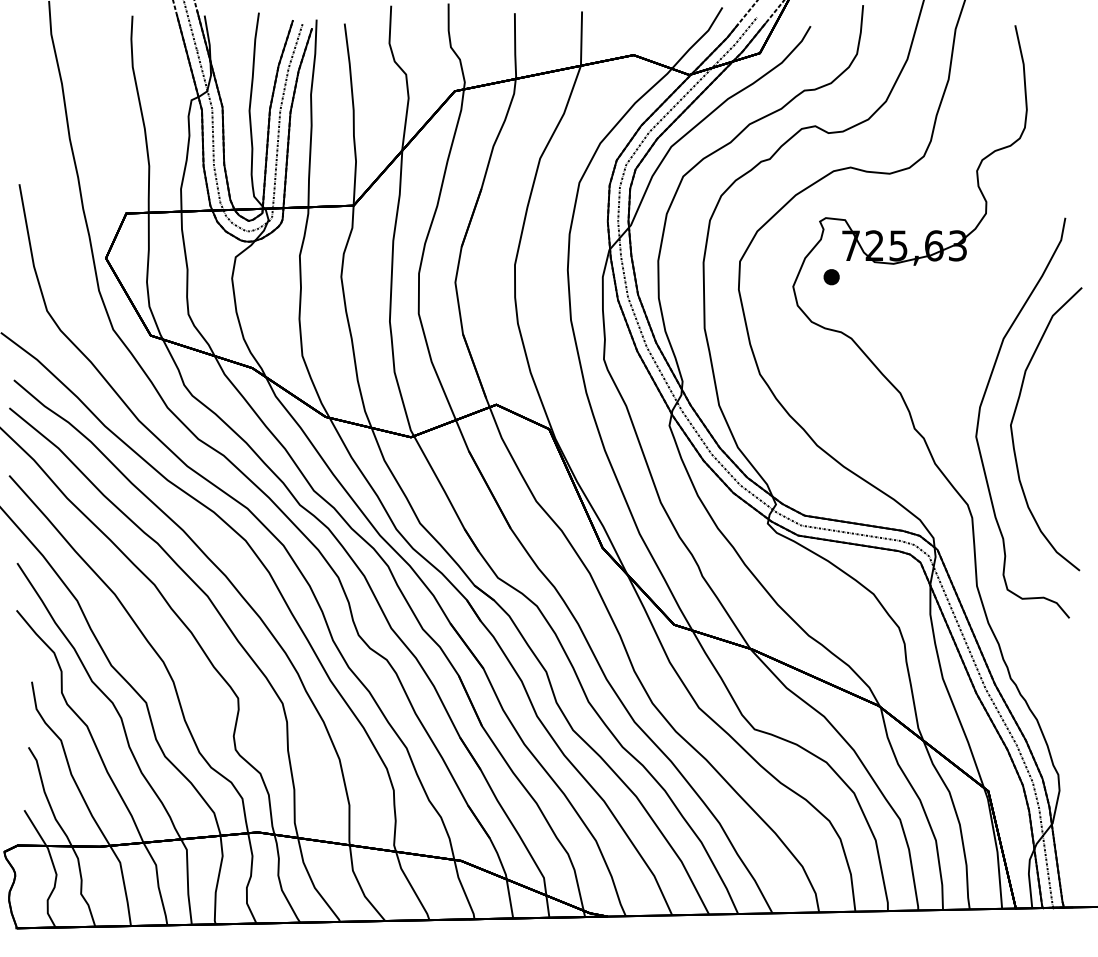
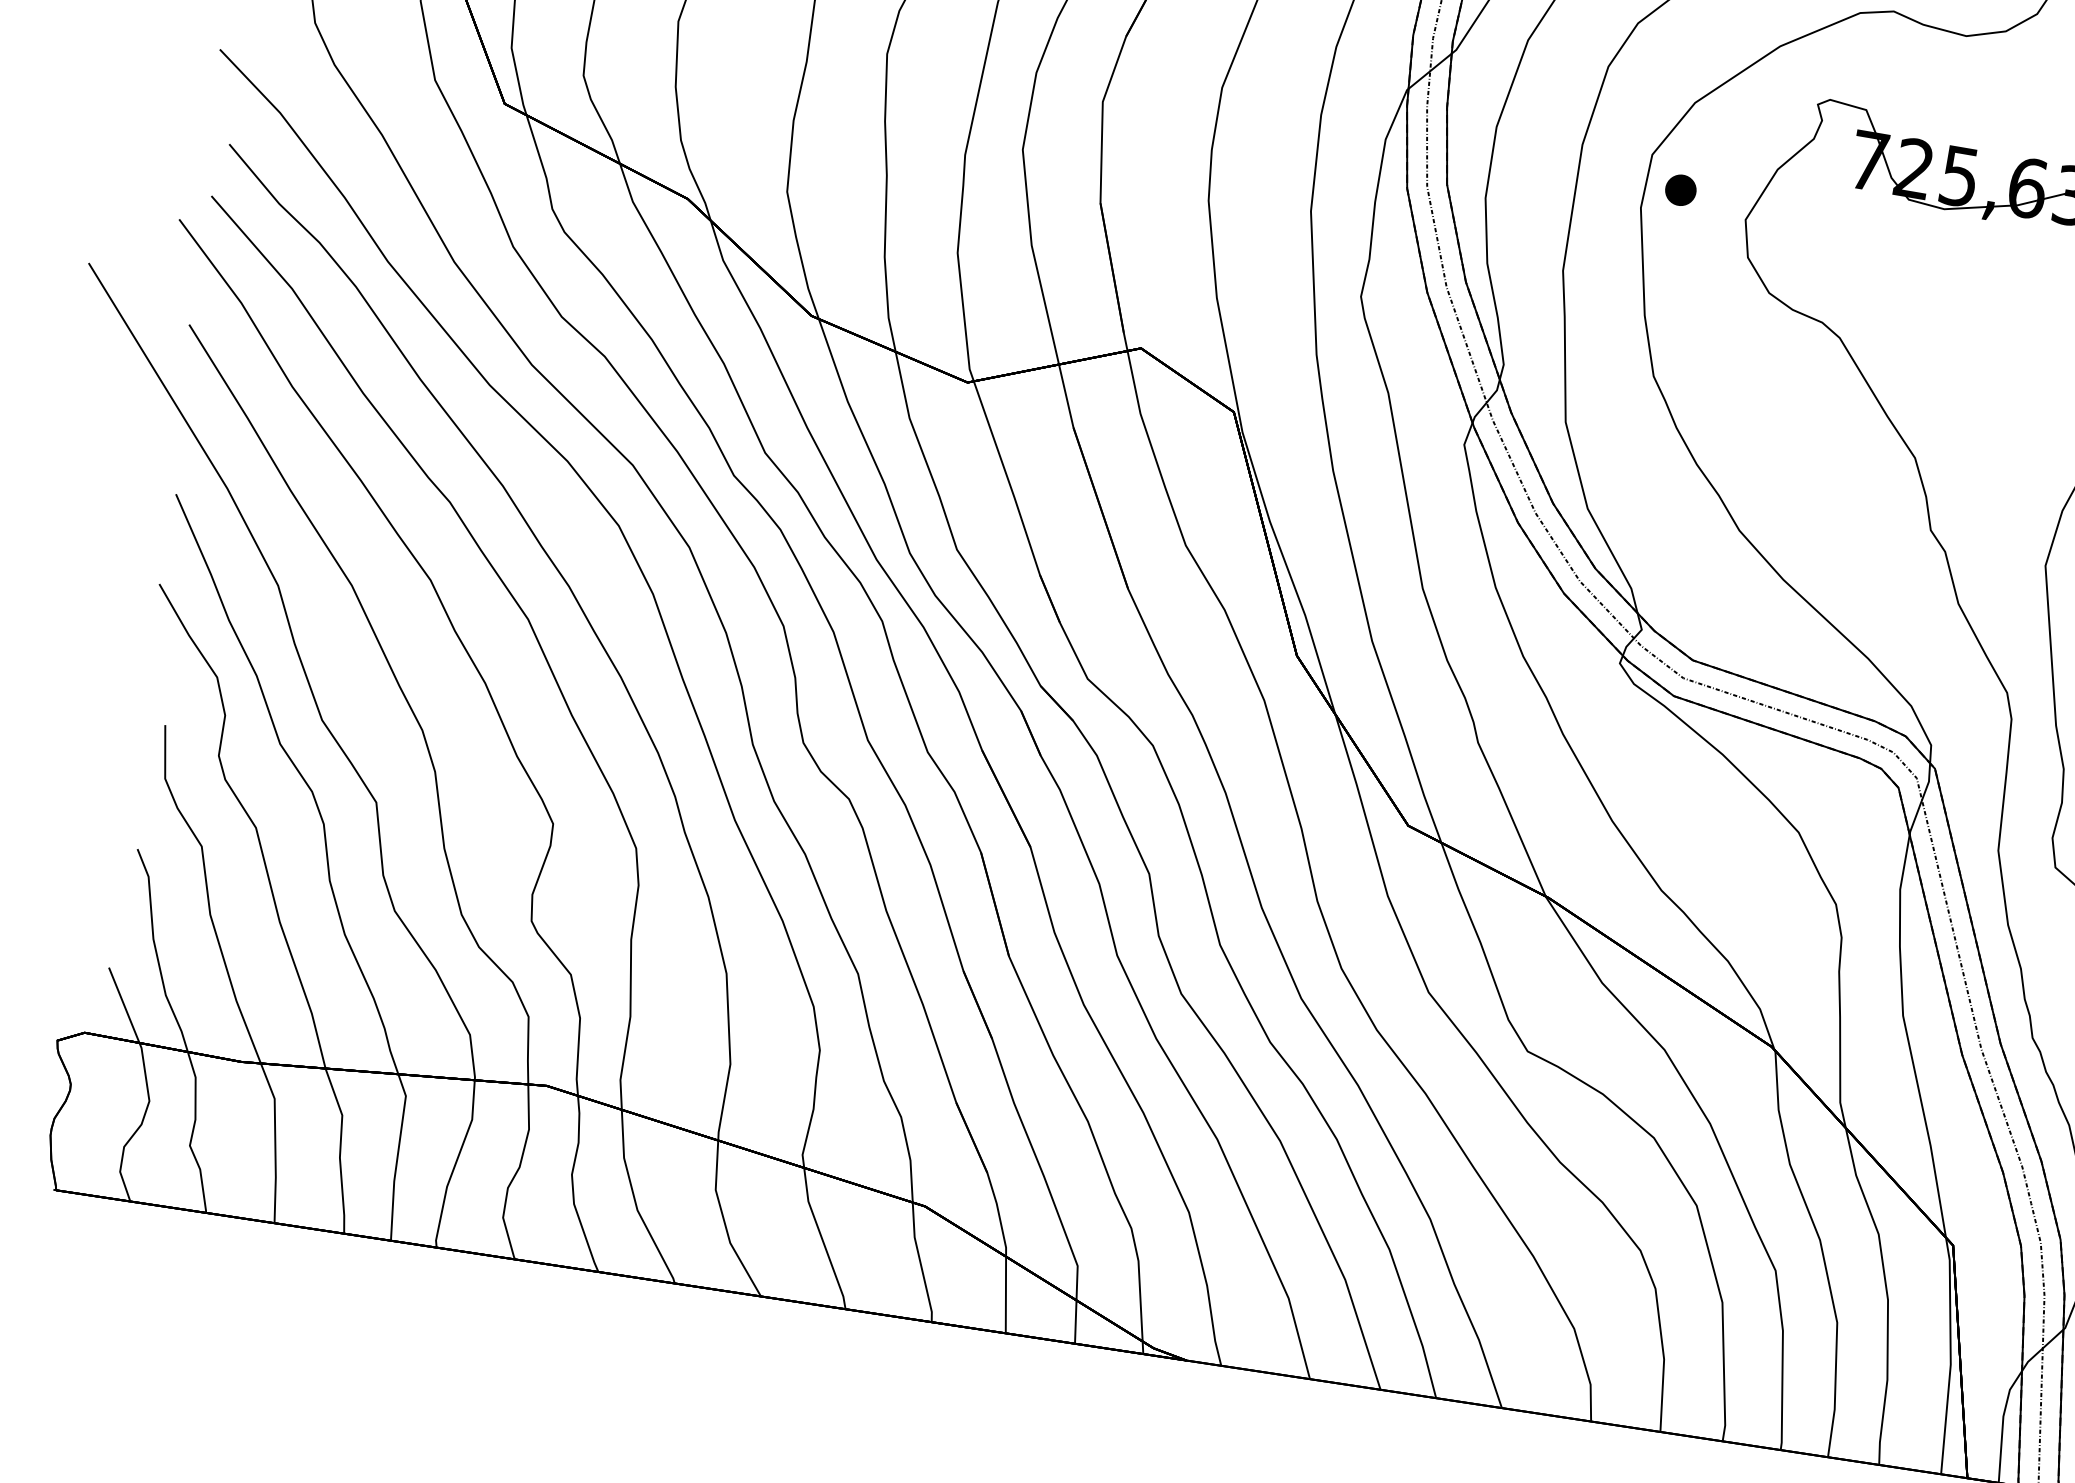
part: (831, 277) -> (1680, 190), moved

